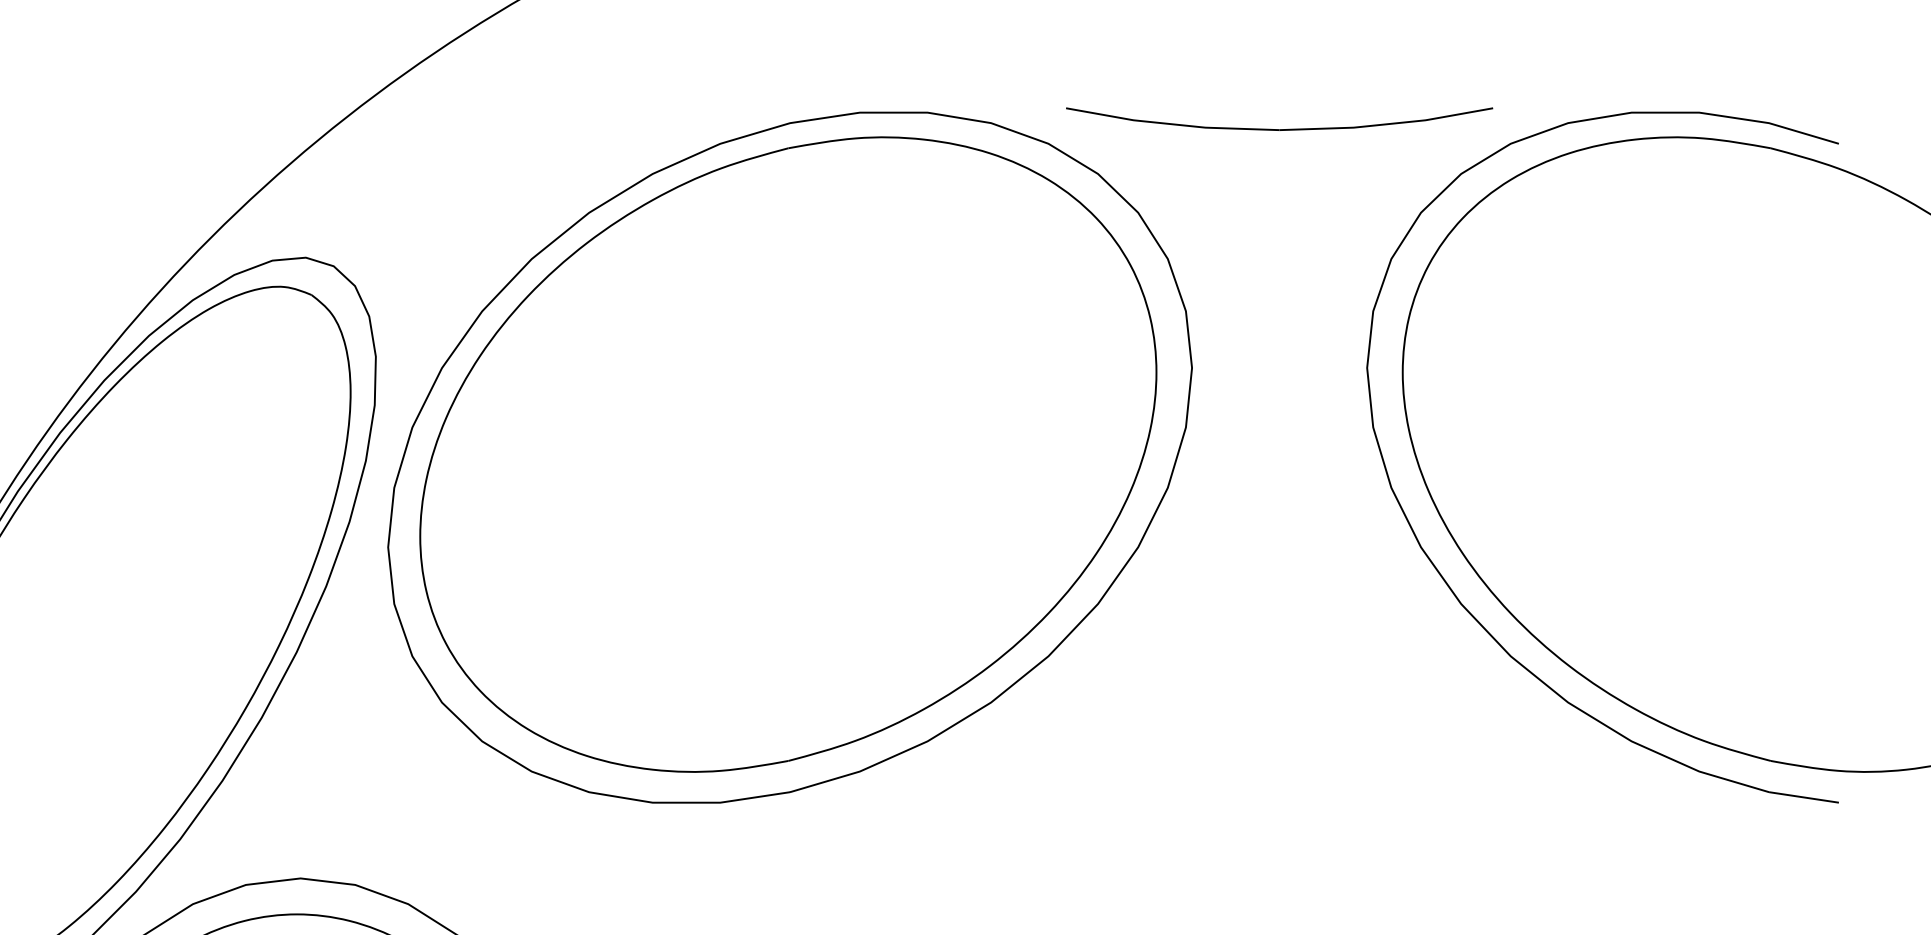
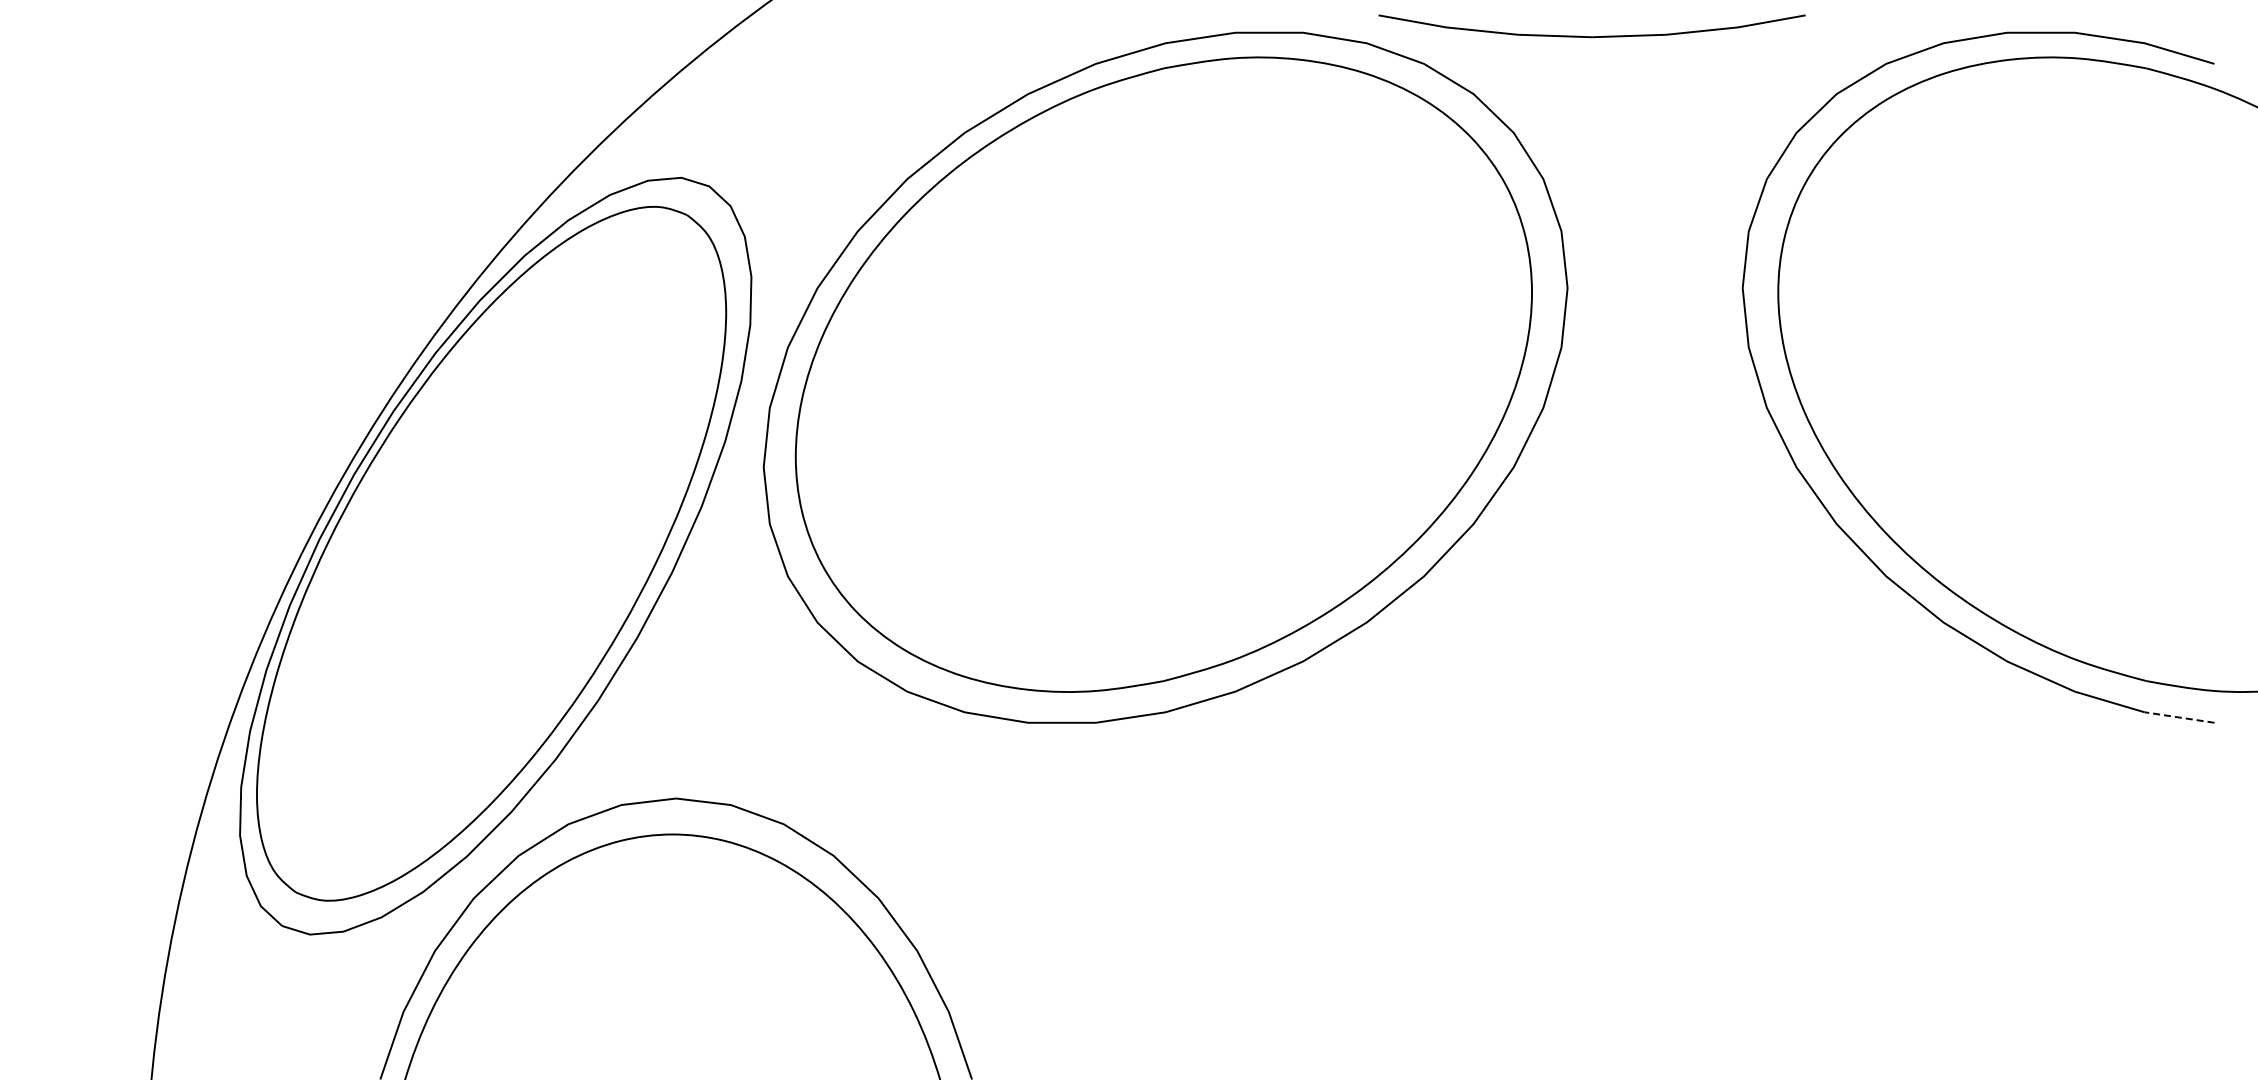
part: (1278, 129) -> (1591, 36), moved
line: (1803, 797) -> (2179, 717), solid -> dashed

